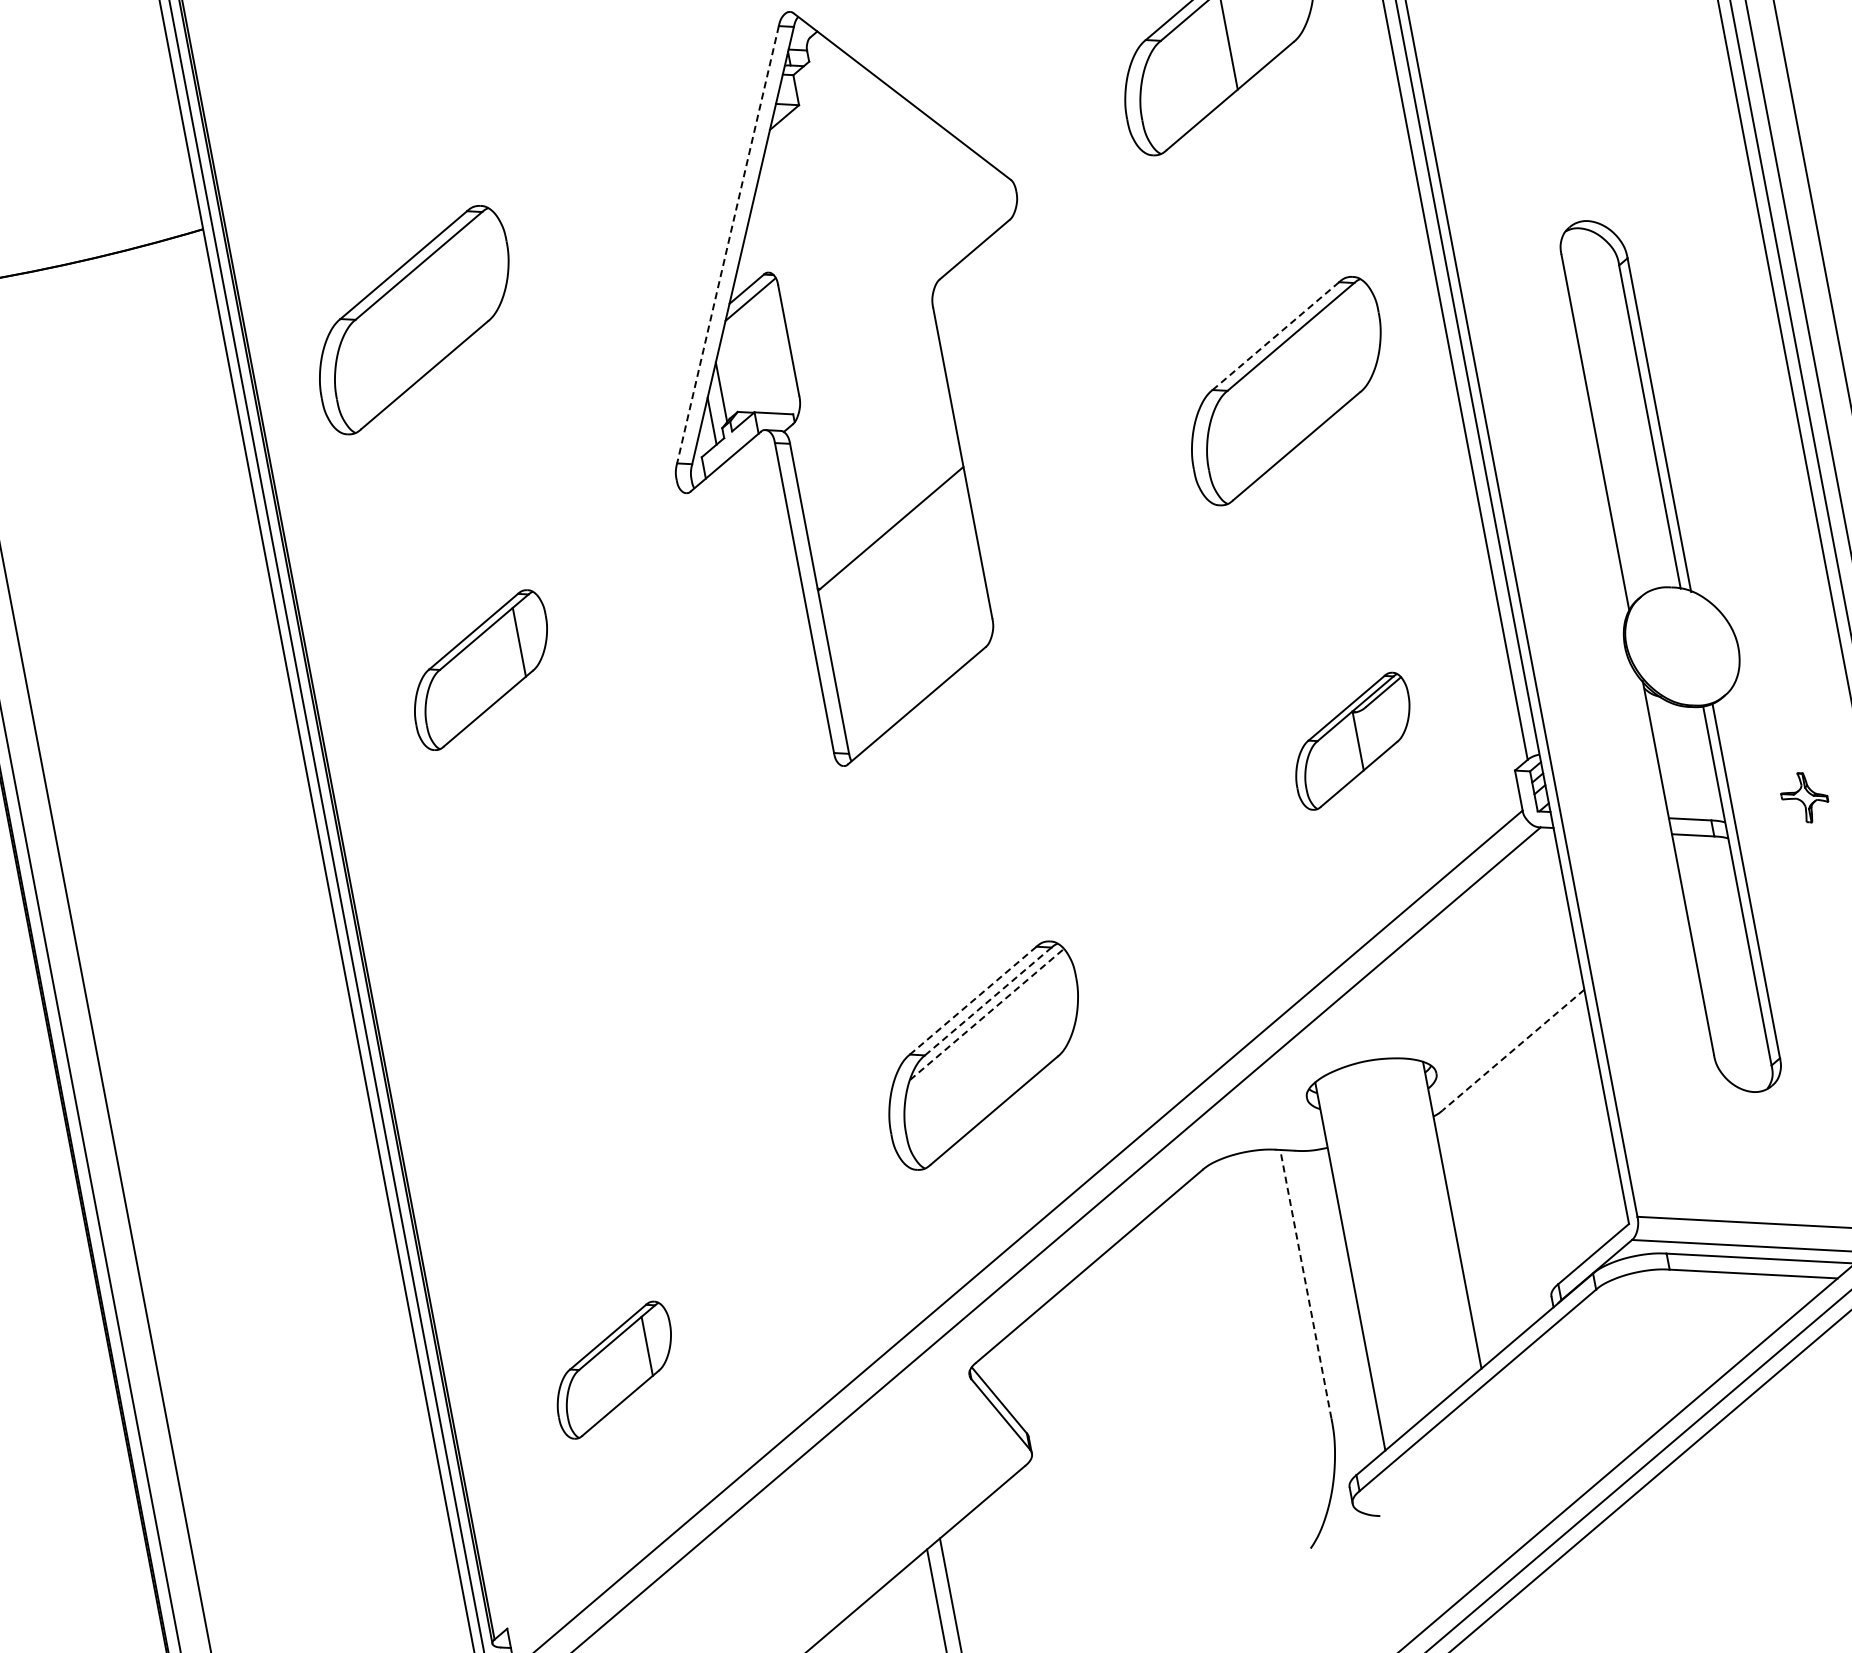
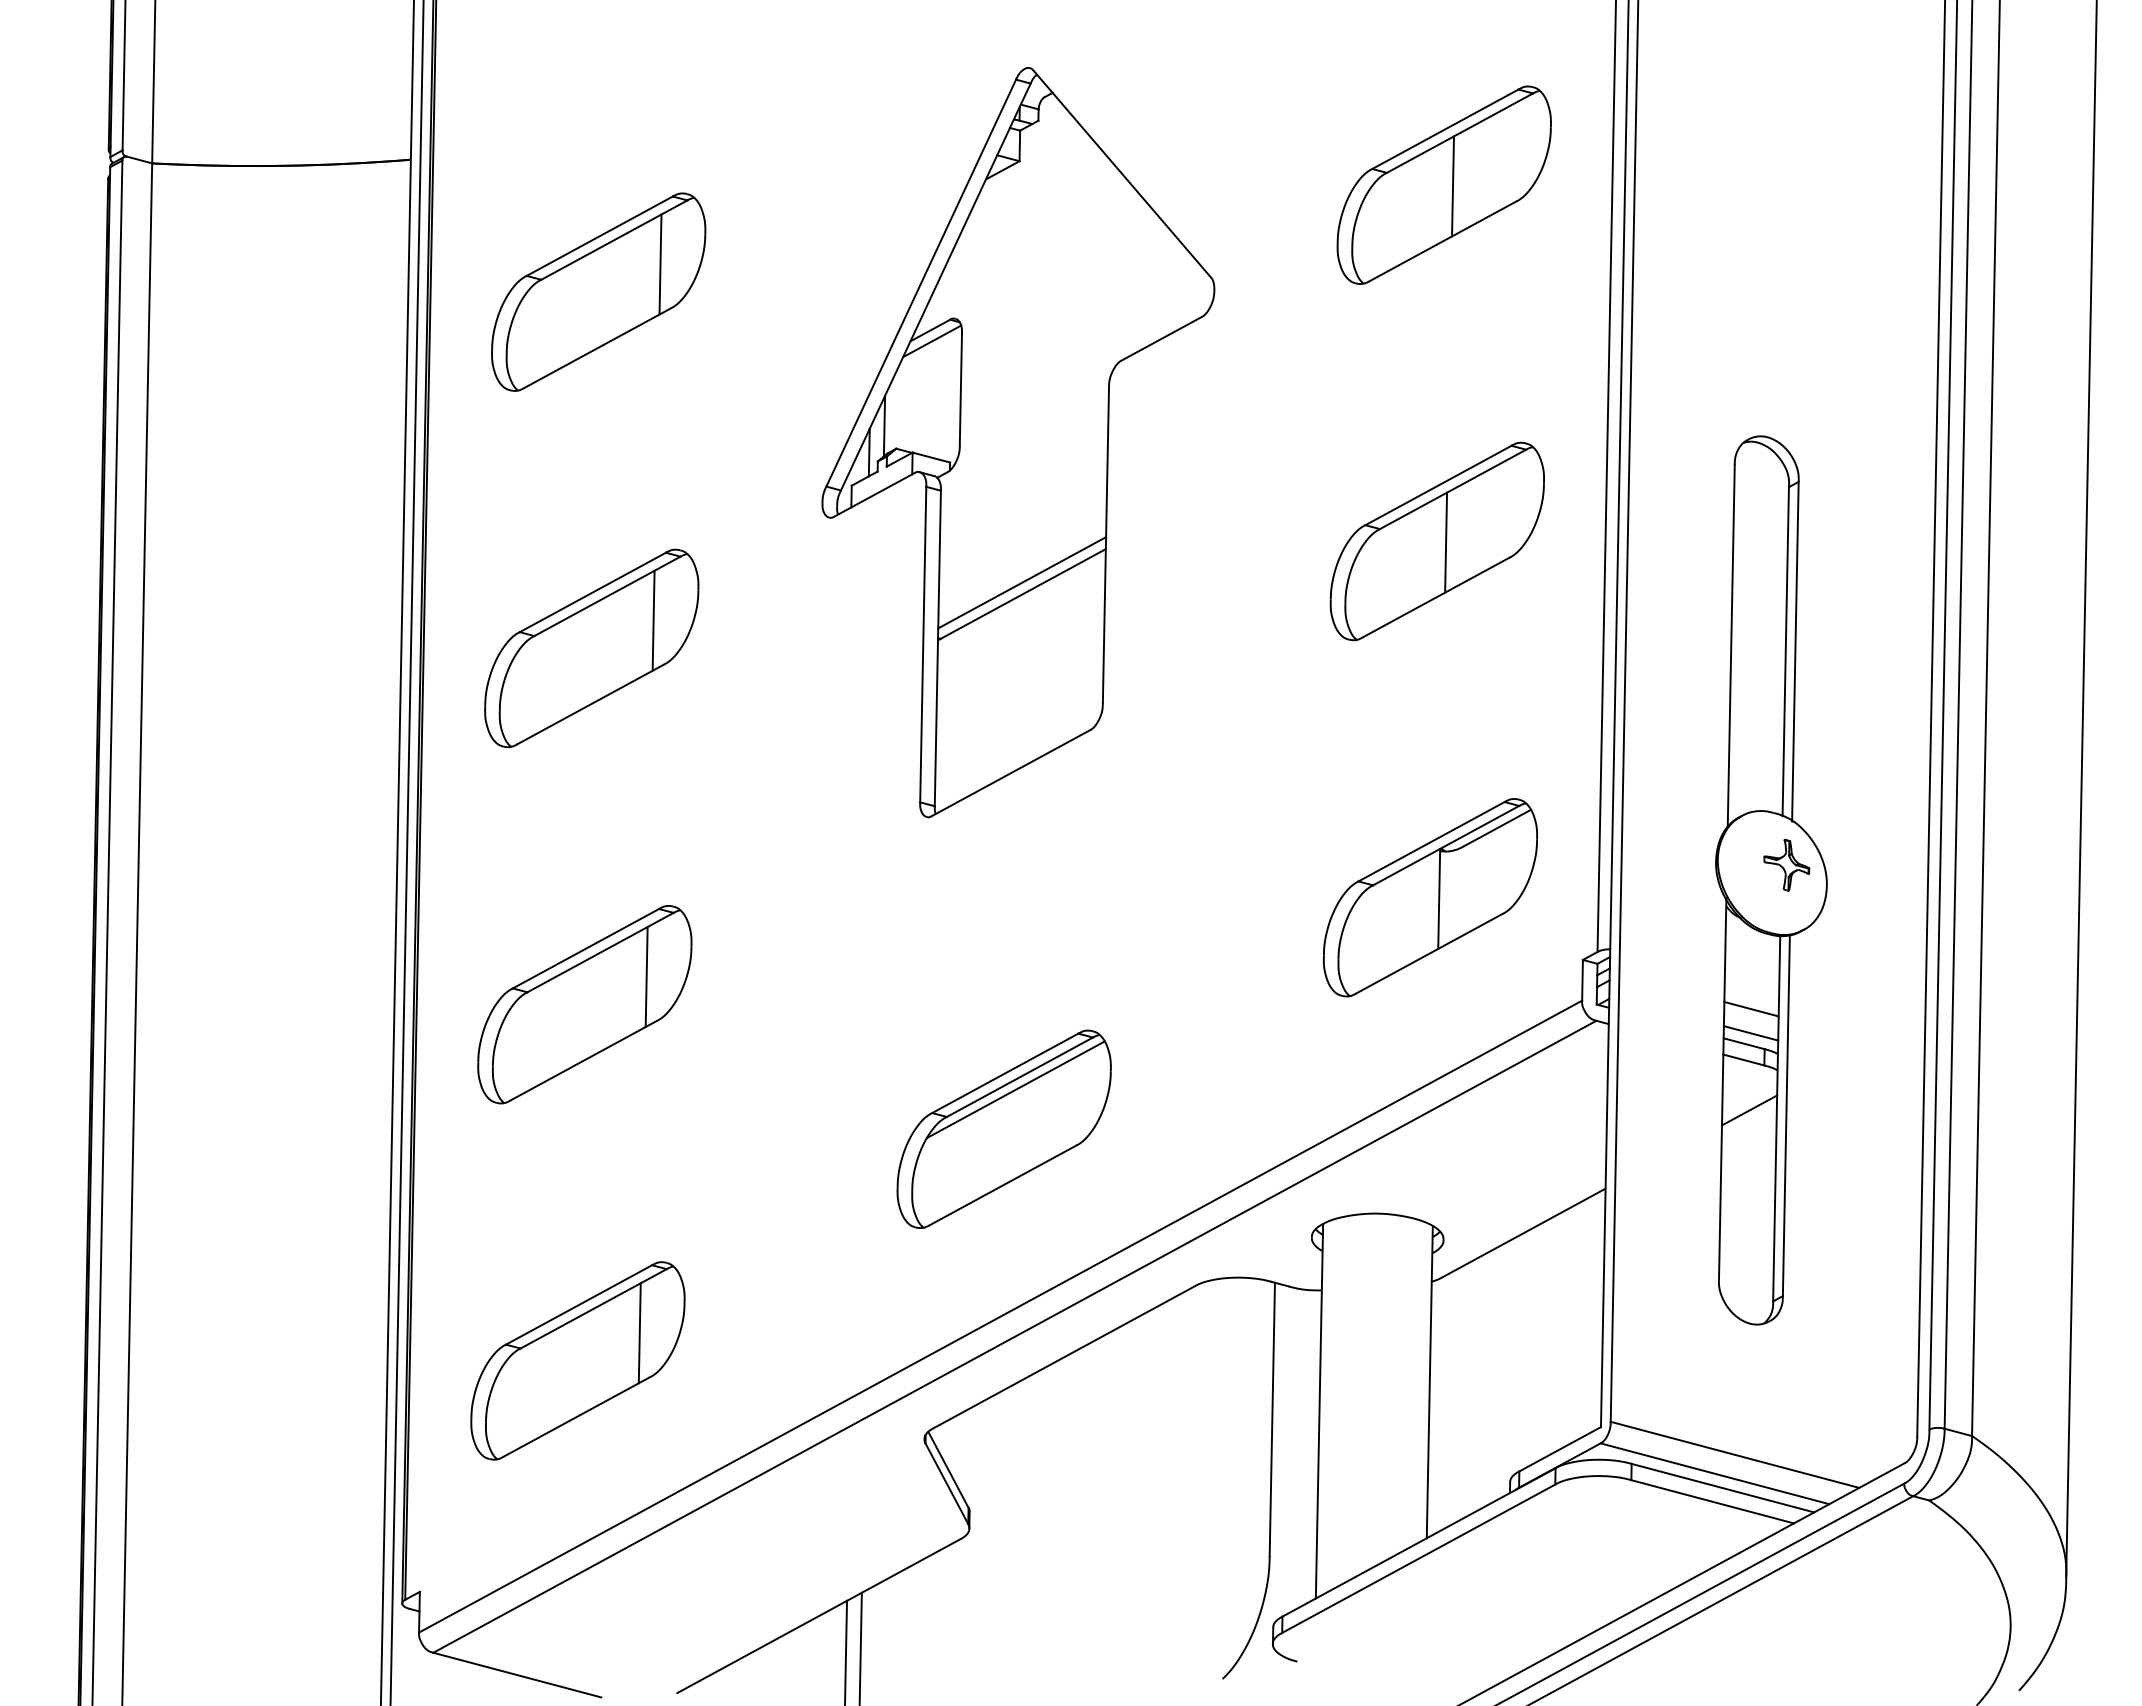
line: (728, 245) -> (921, 283), dashed -> solid
line: (469, 280) -> (660, 264), added
line: (1275, 336) -> (1438, 485), dashed -> solid
line: (1295, 390) -> (1446, 542), added
line: (888, 516) -> (1022, 582), added
part: (480, 670) -> (591, 648), size x1.43
part: (1352, 741) -> (1429, 897), size x1.67
line: (1689, 783) -> (1751, 1008), added
part: (1804, 797) -> (1786, 864), moved
line: (1694, 808) -> (1750, 1033), added
line: (1709, 883) -> (1749, 1110), added
line: (972, 1000) -> (1004, 1073), dashed -> solid
line: (988, 1001) -> (1020, 1077), dashed -> solid
line: (987, 1014) -> (1016, 1089), dashed -> solid
part: (547, 1020) -> (584, 1004), added
line: (1513, 1050) -> (1523, 1233), dashed -> solid
line: (1306, 1284) -> (1272, 1419), dashed -> solid
part: (613, 1369) -> (577, 1360), size x1.67

